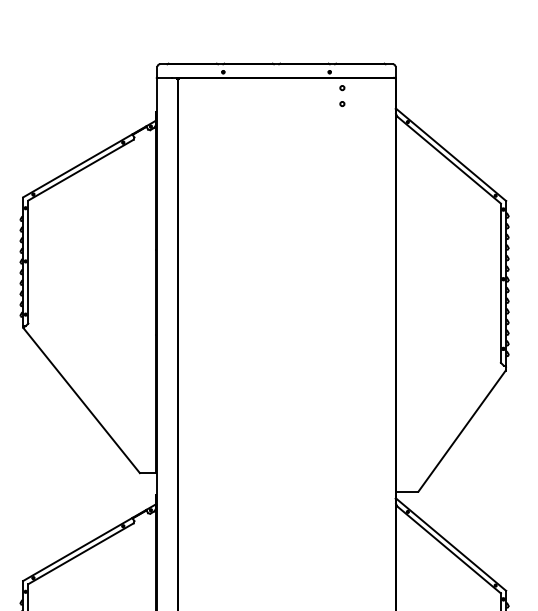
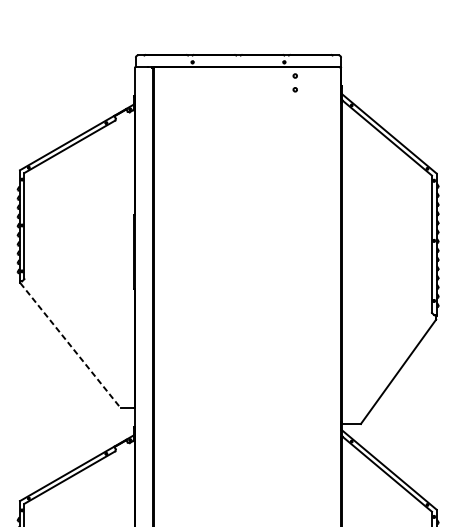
line: (81, 400) -> (70, 345), solid -> dashed

